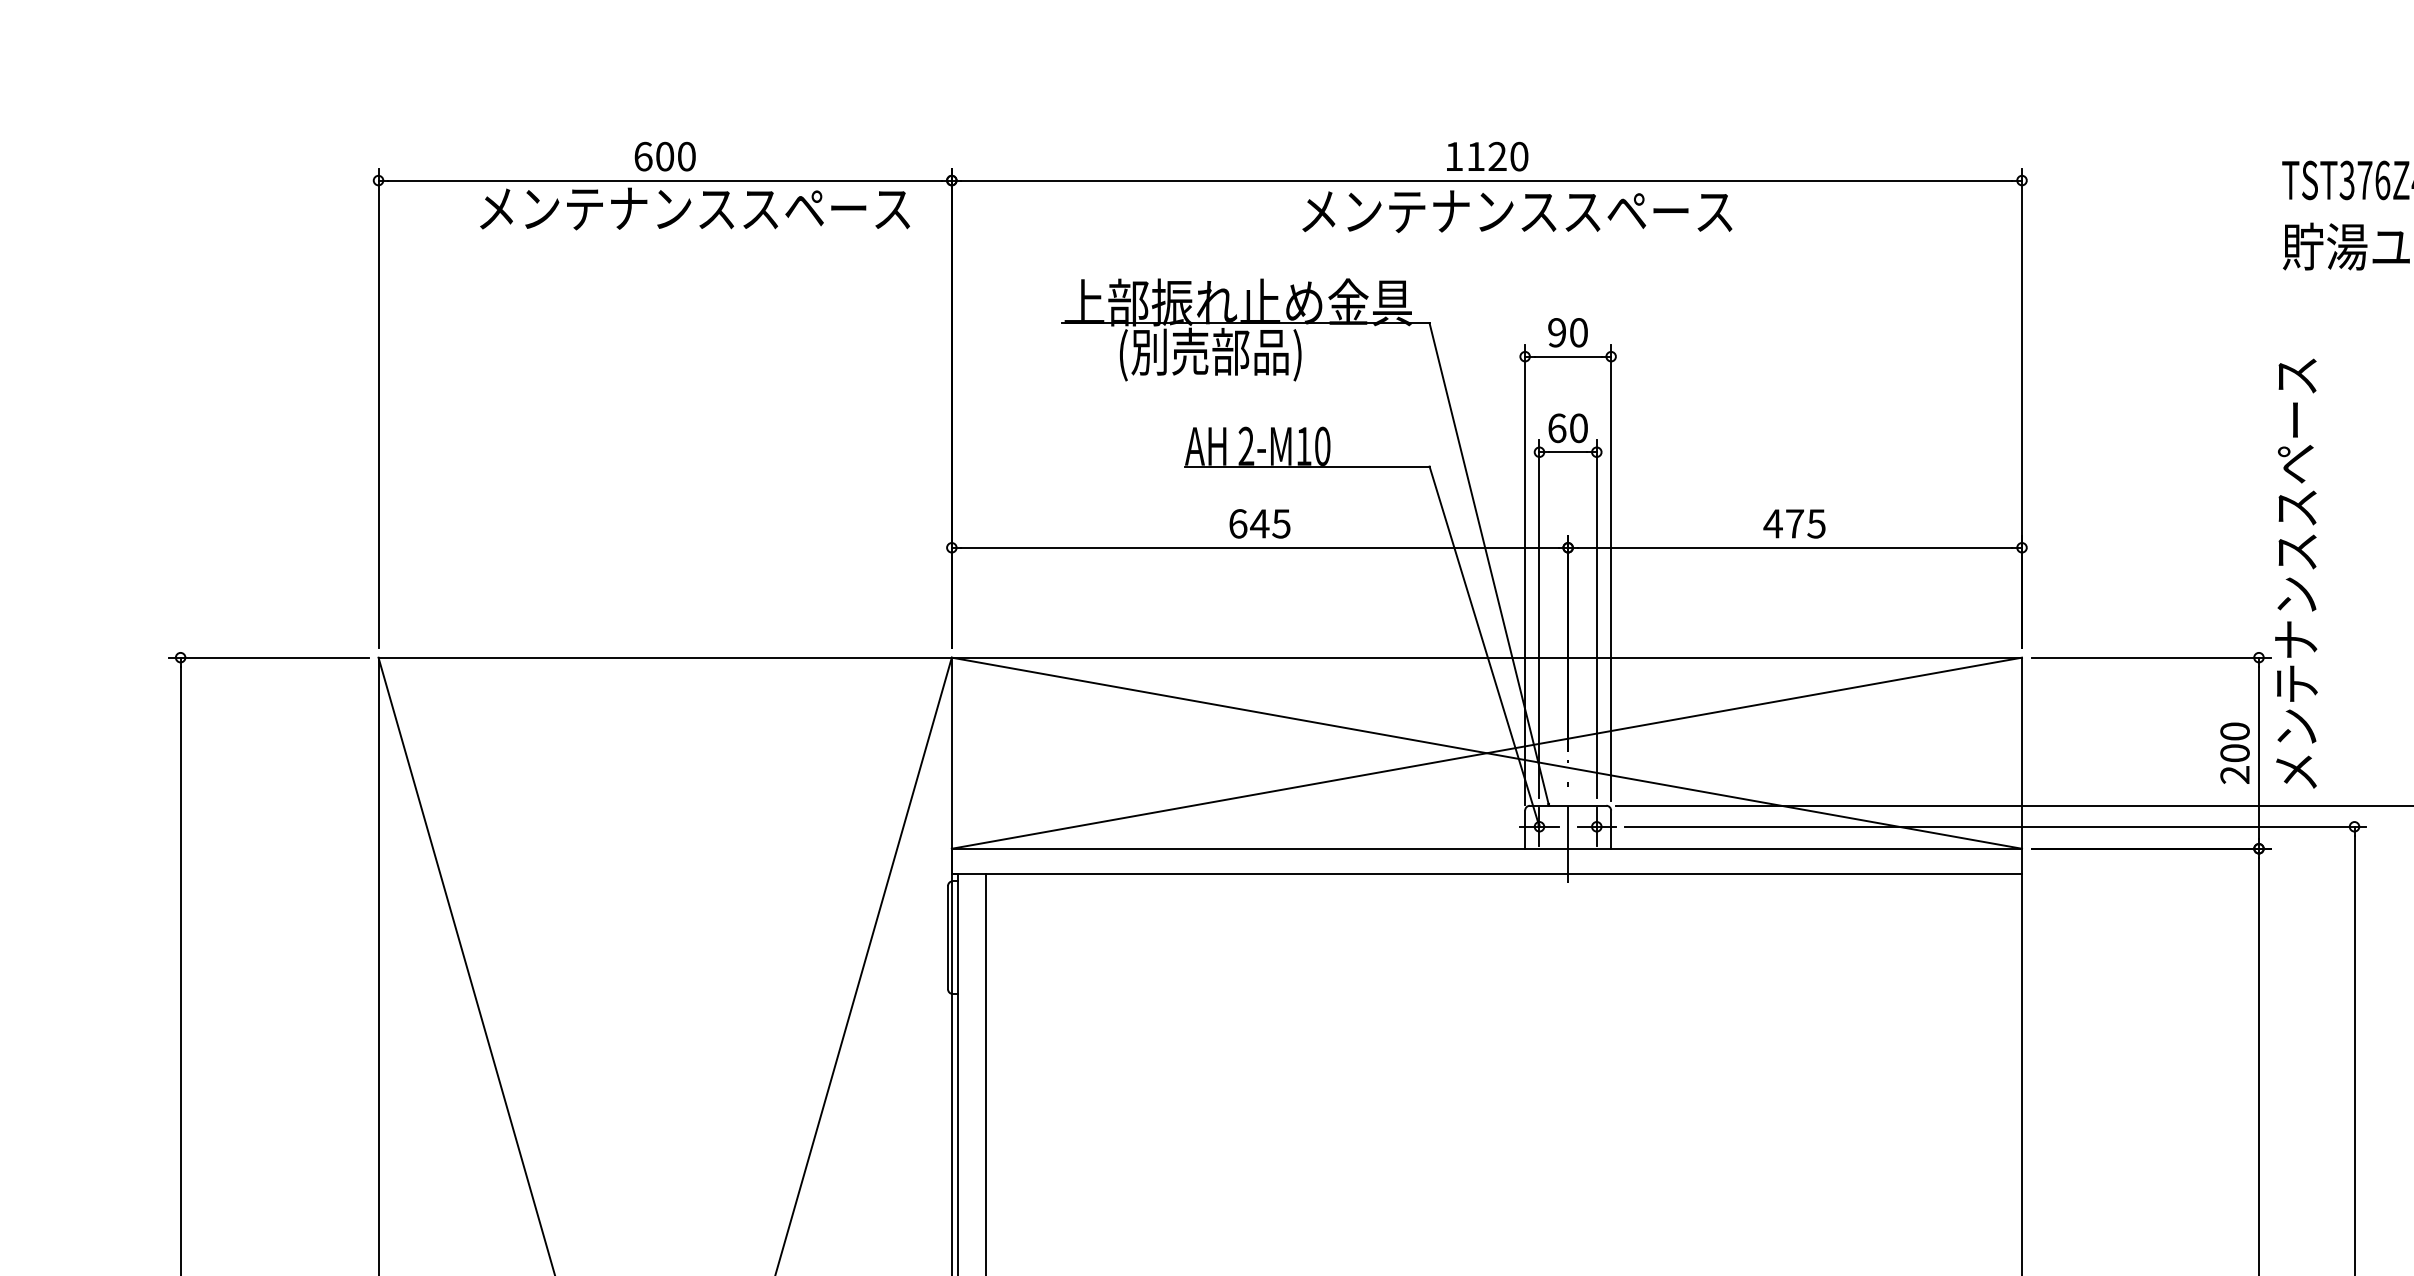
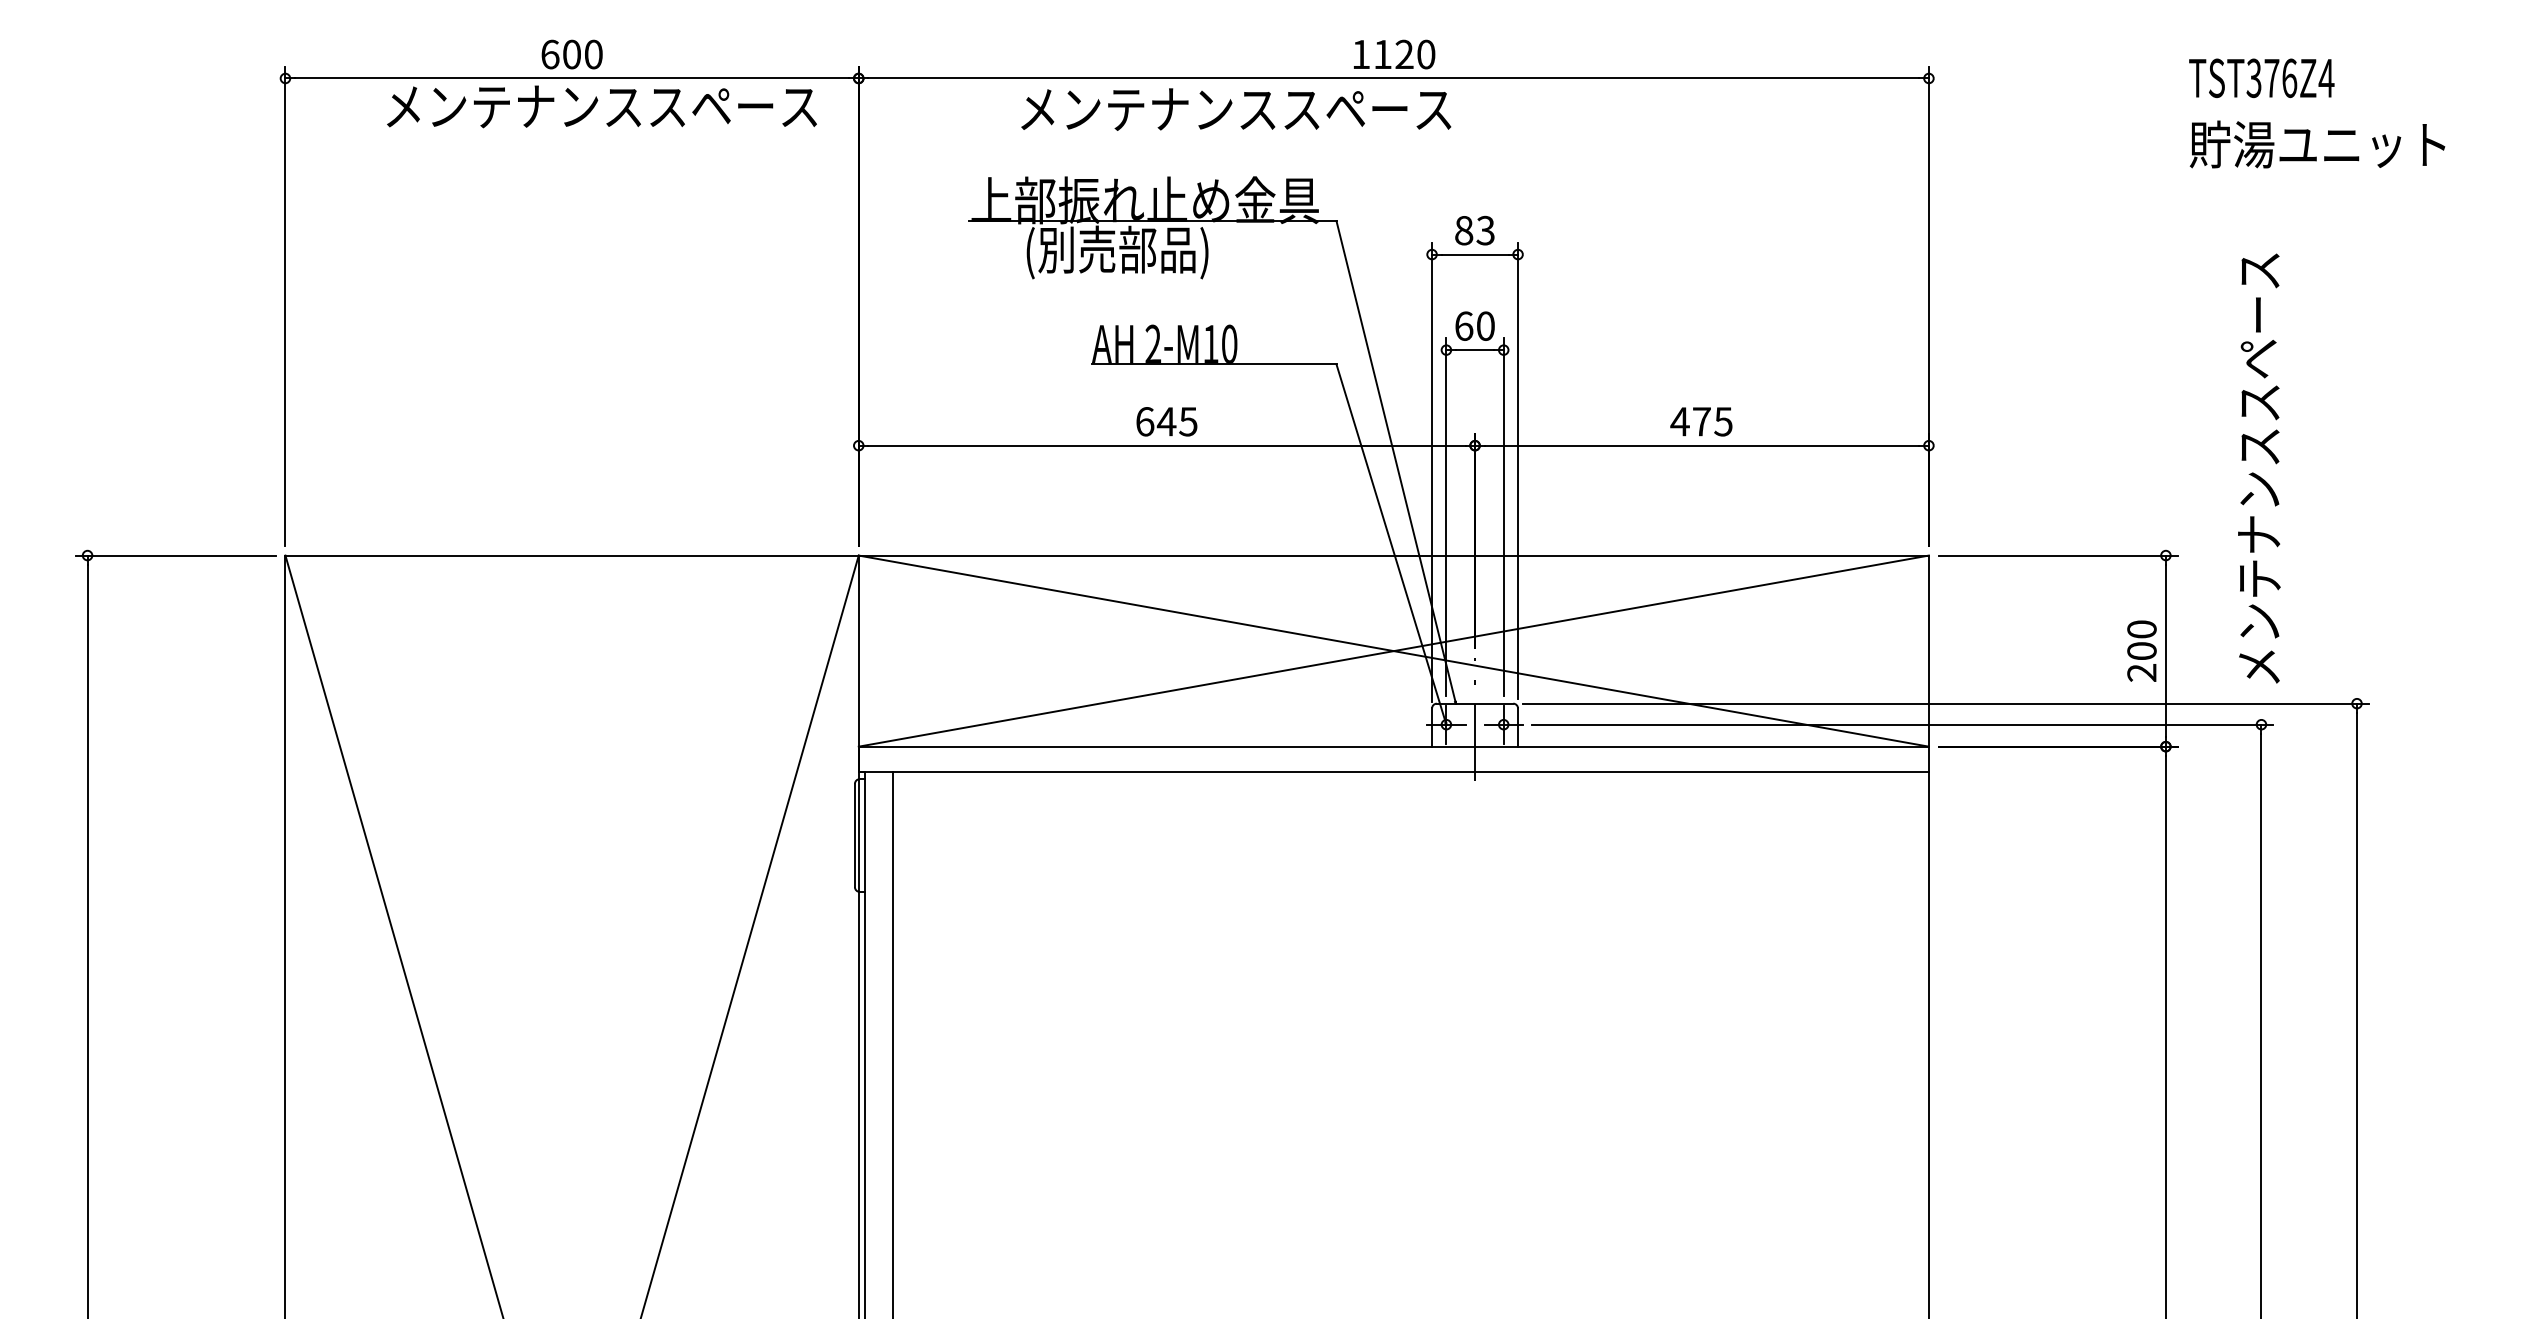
text: (1517, 211) -> (1236, 109), moved
text: (1567, 332) -> (1474, 230), 90 -> 83
text: (2296, 573) -> (2259, 468), moved

